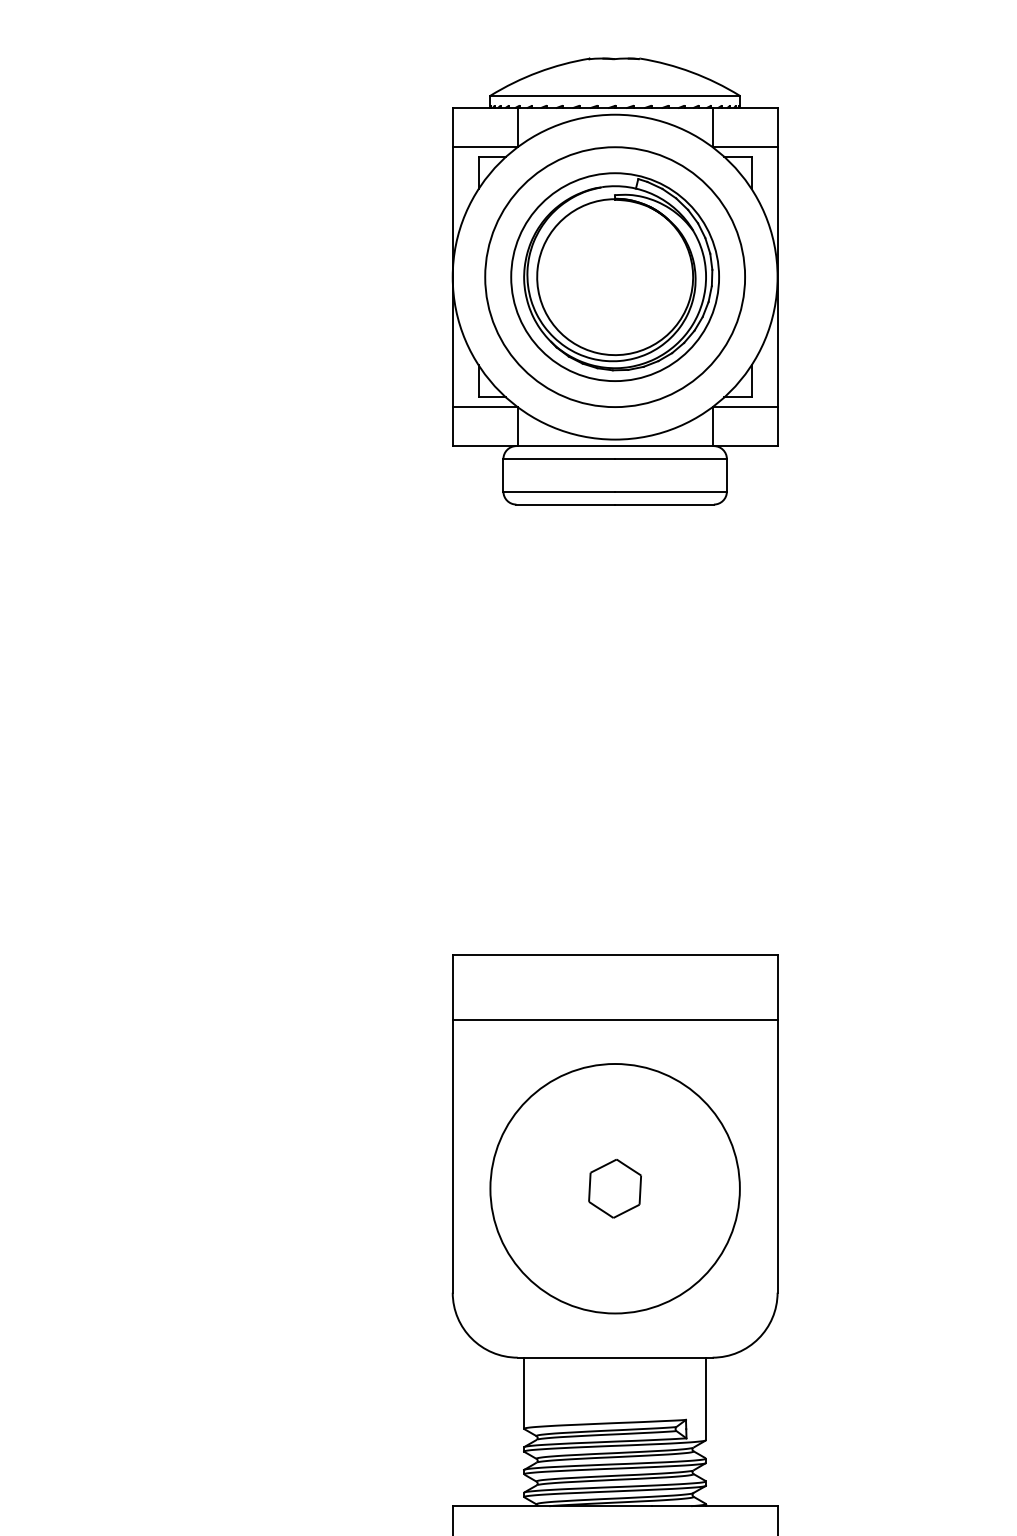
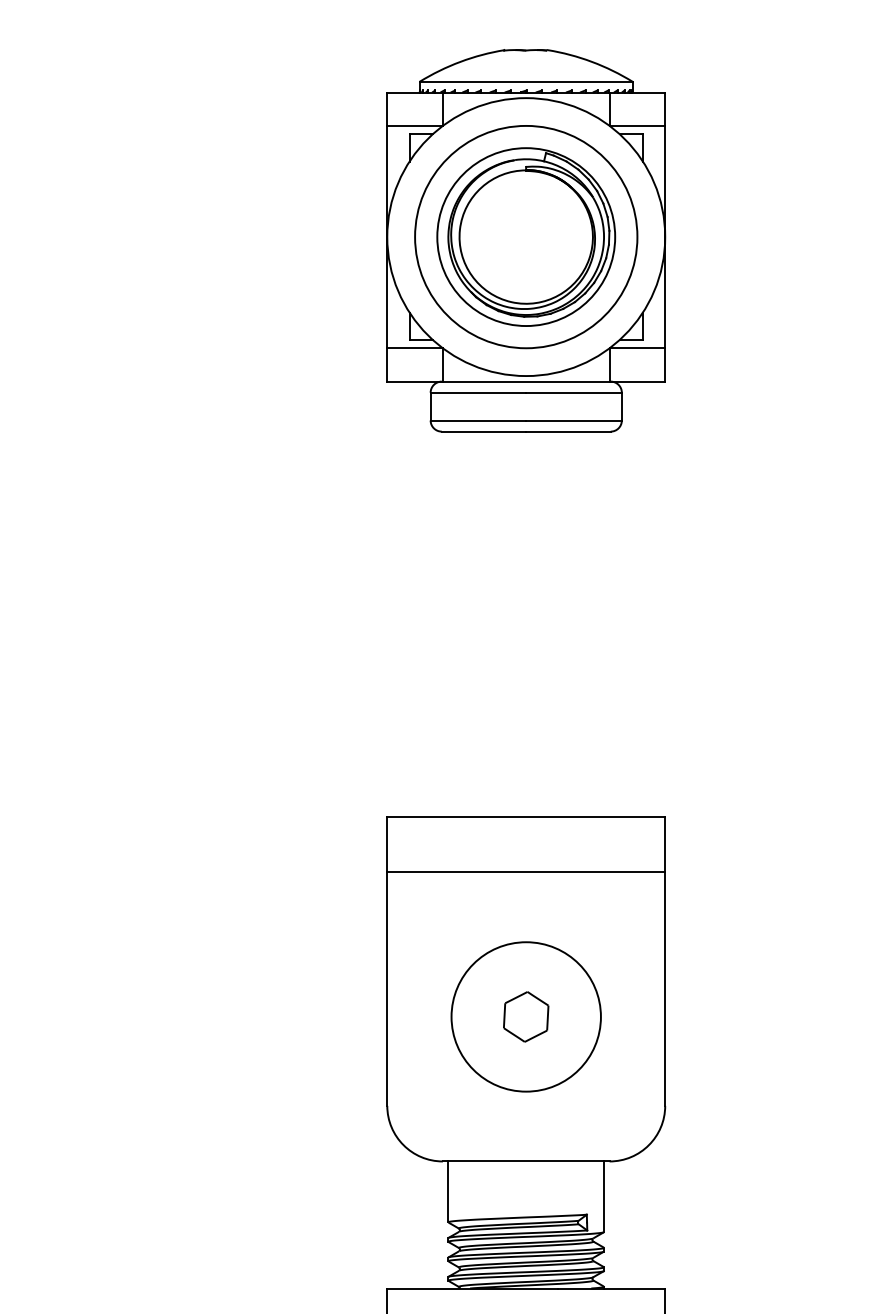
circle: (614, 1188) -> (525, 1016), size x0.7

